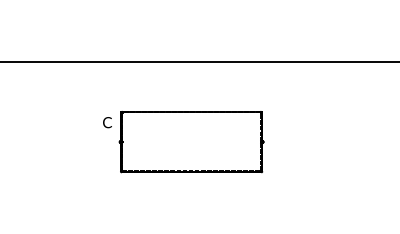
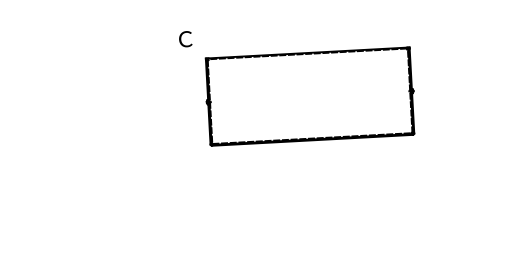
text: (107, 122) -> (185, 39), moved

